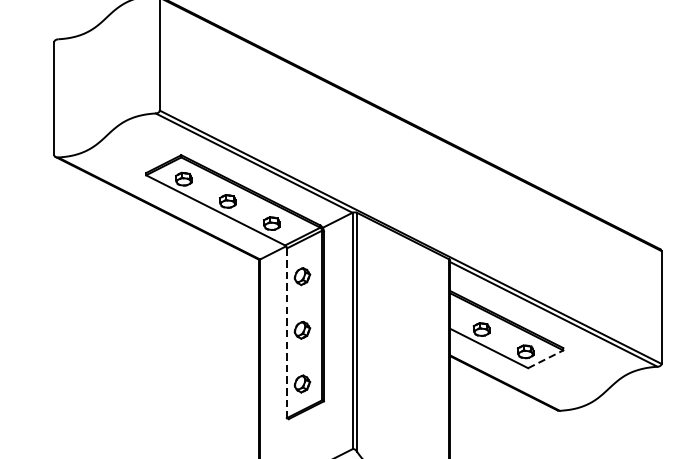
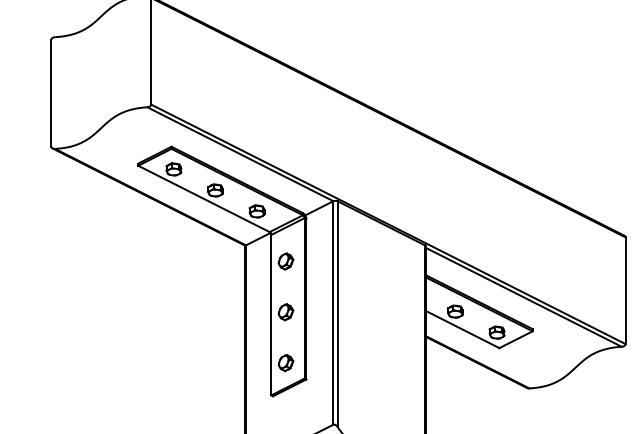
line: (287, 333) -> (271, 315), dashed -> solid
line: (546, 359) -> (516, 339), dashed -> solid

